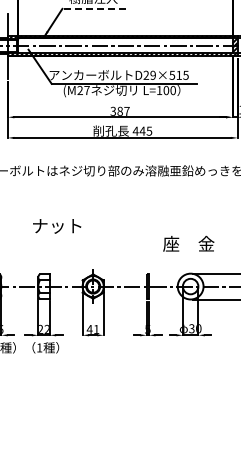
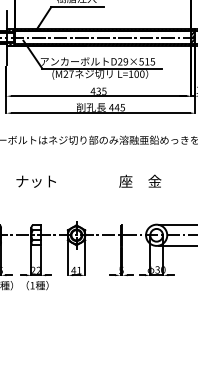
line: (94, 8) -> (77, 6), dashed -> solid
text: (119, 110) -> (98, 90), 387 -> 435
text: (57, 226) -> (36, 181), moved
text: (188, 243) -> (140, 181), moved

